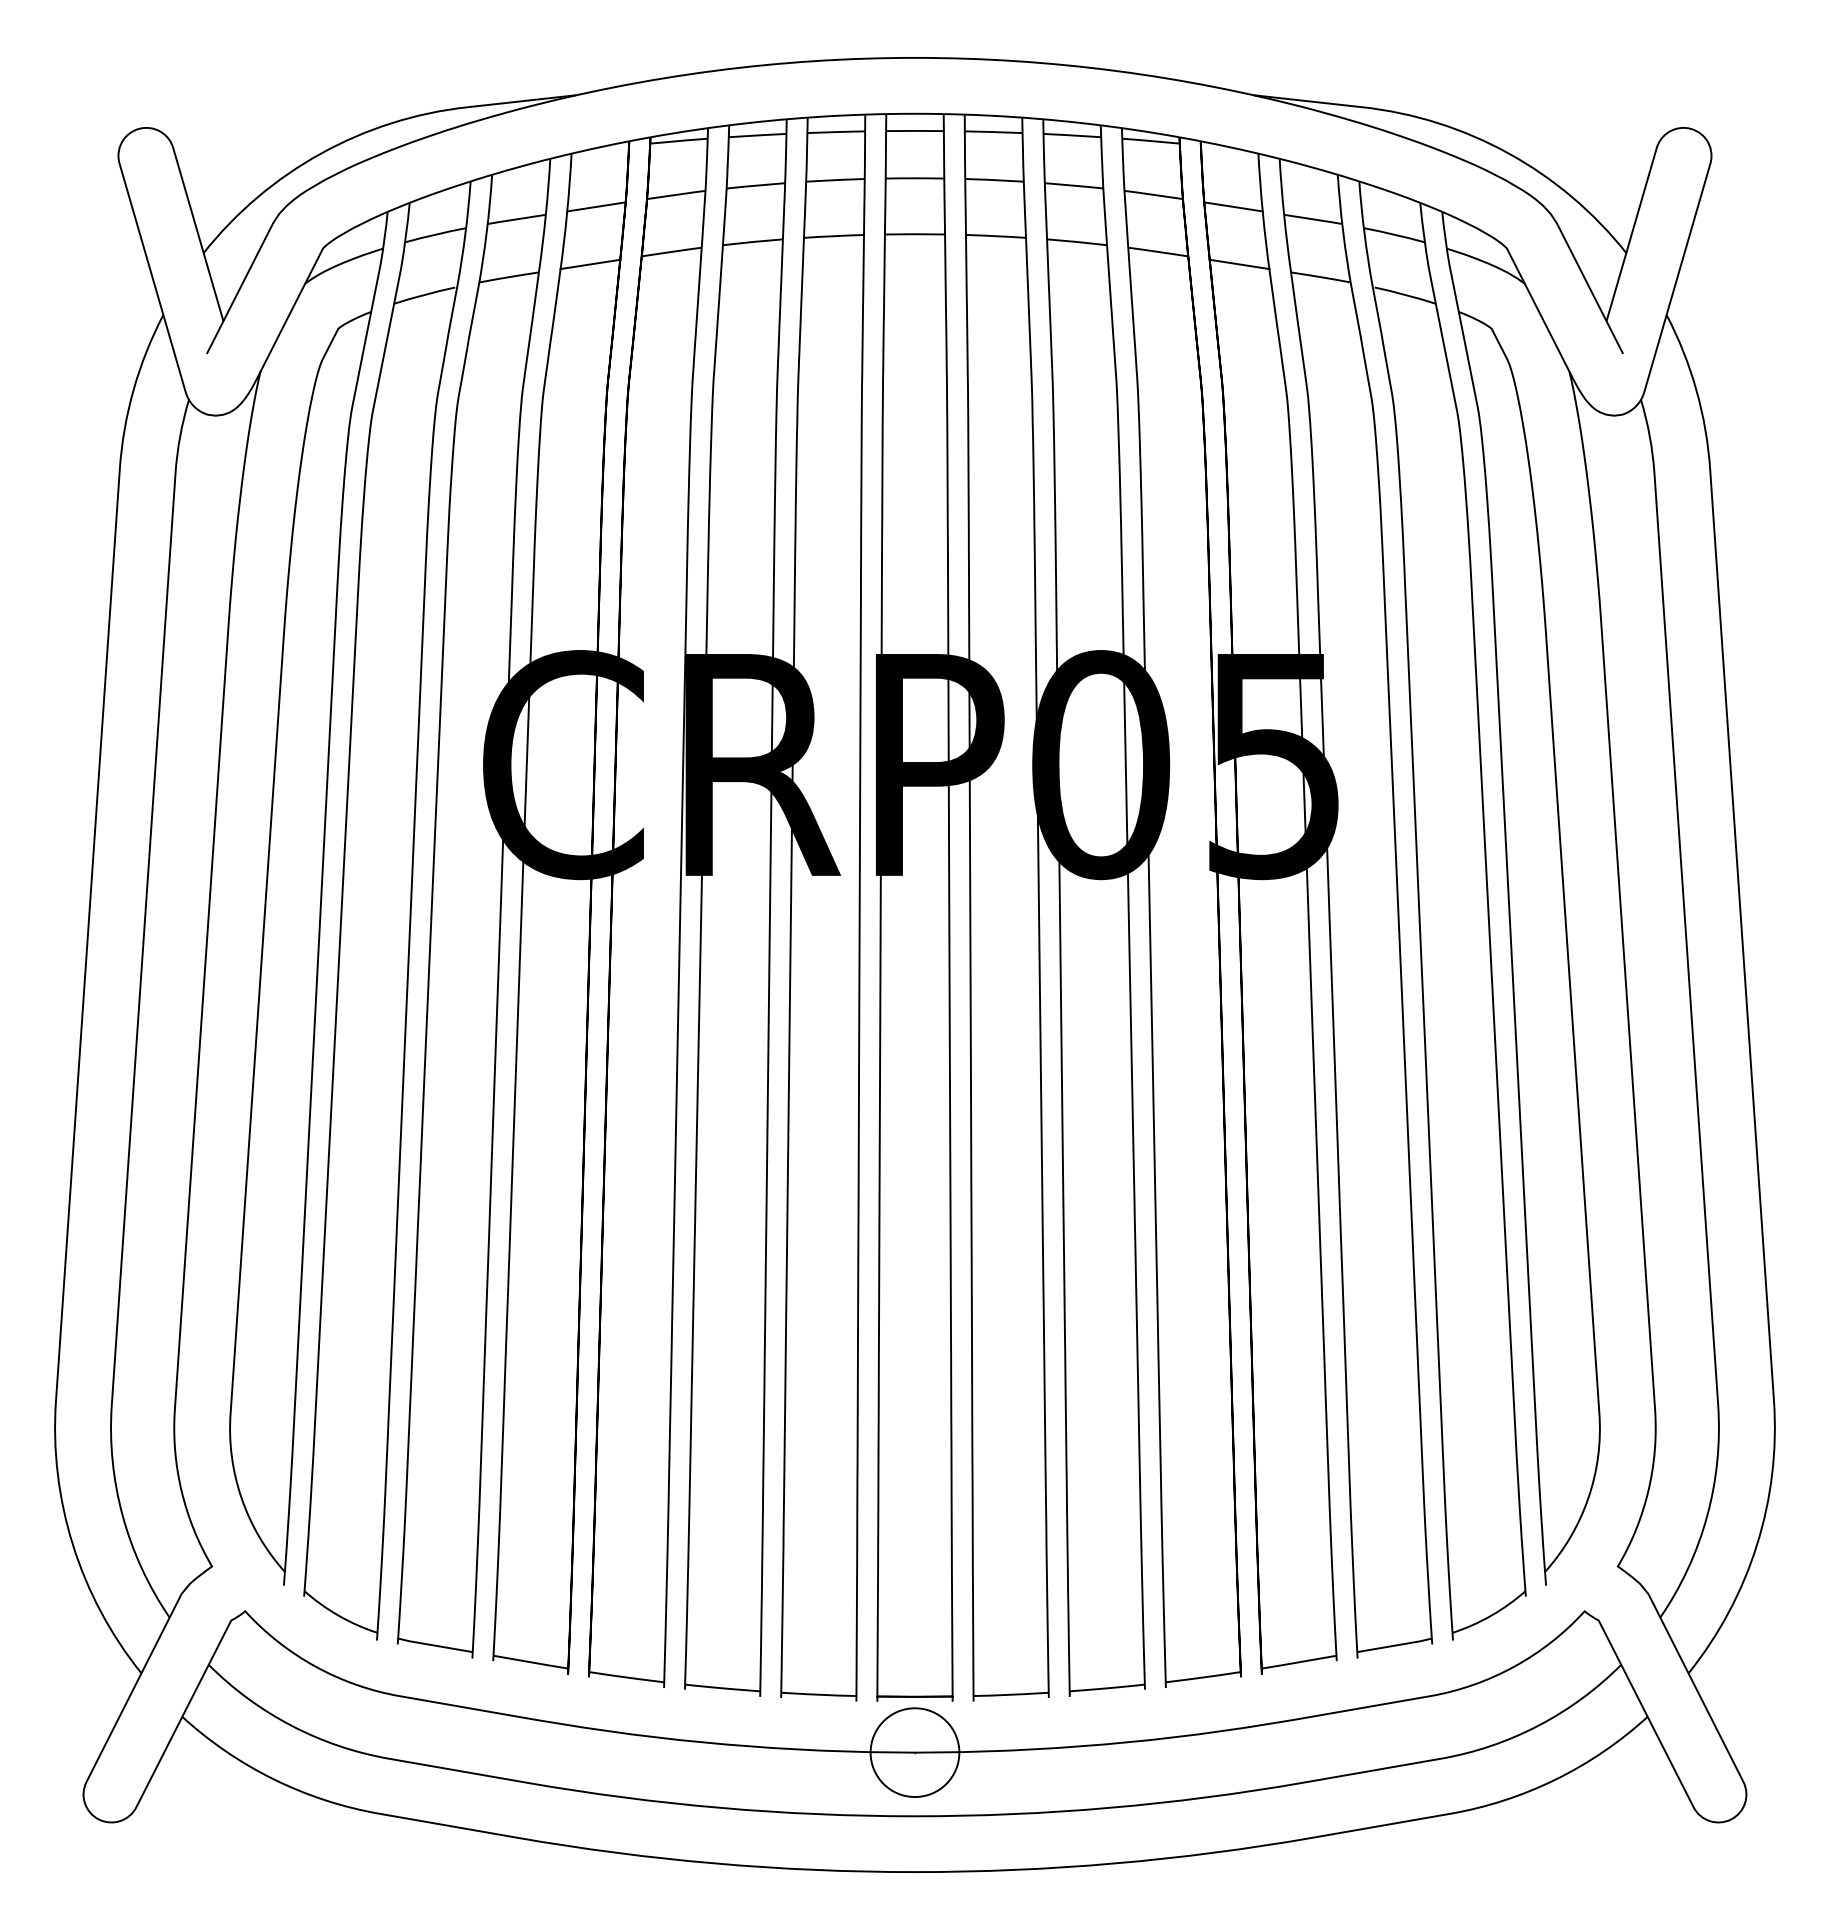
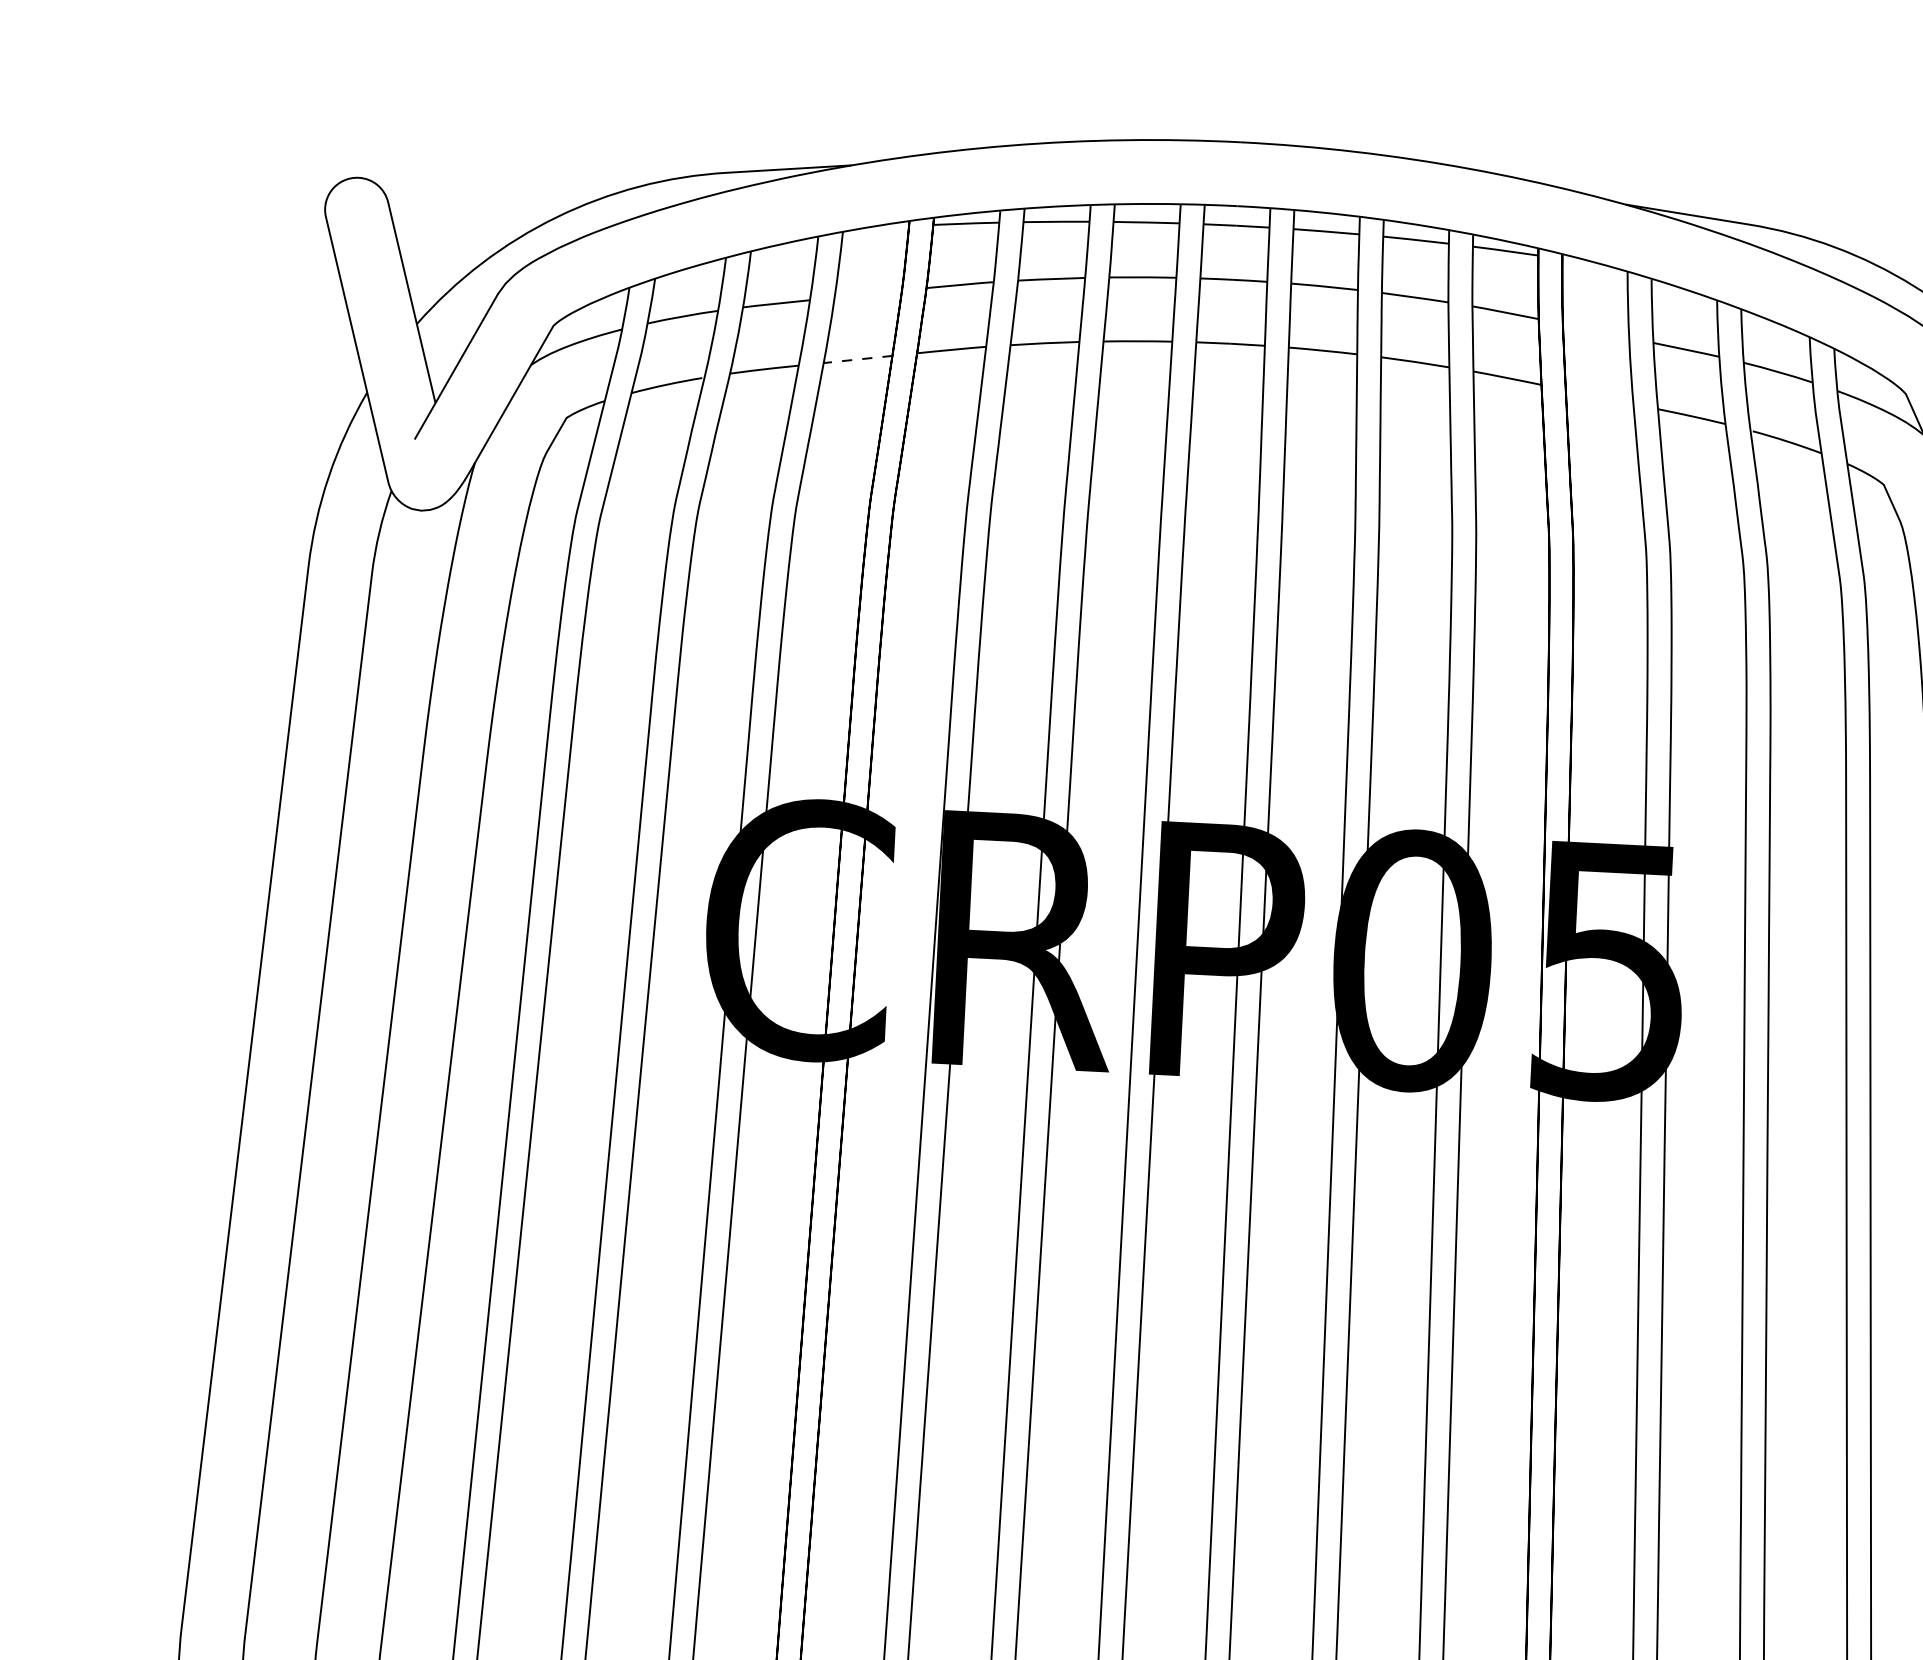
line: (596, 206) -> (868, 293), removed
line: (1233, 206) -> (1596, 330), removed
line: (589, 264) -> (856, 359), solid -> dashed
line: (1239, 264) -> (1599, 397), removed

